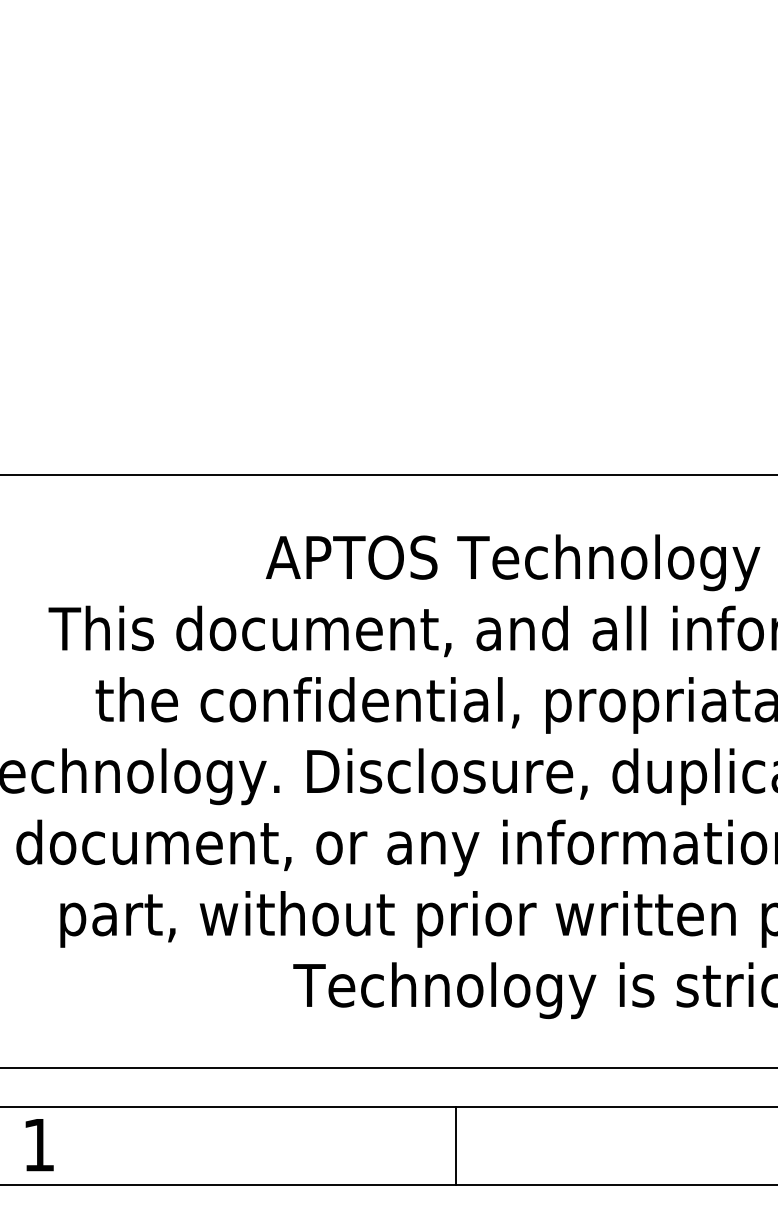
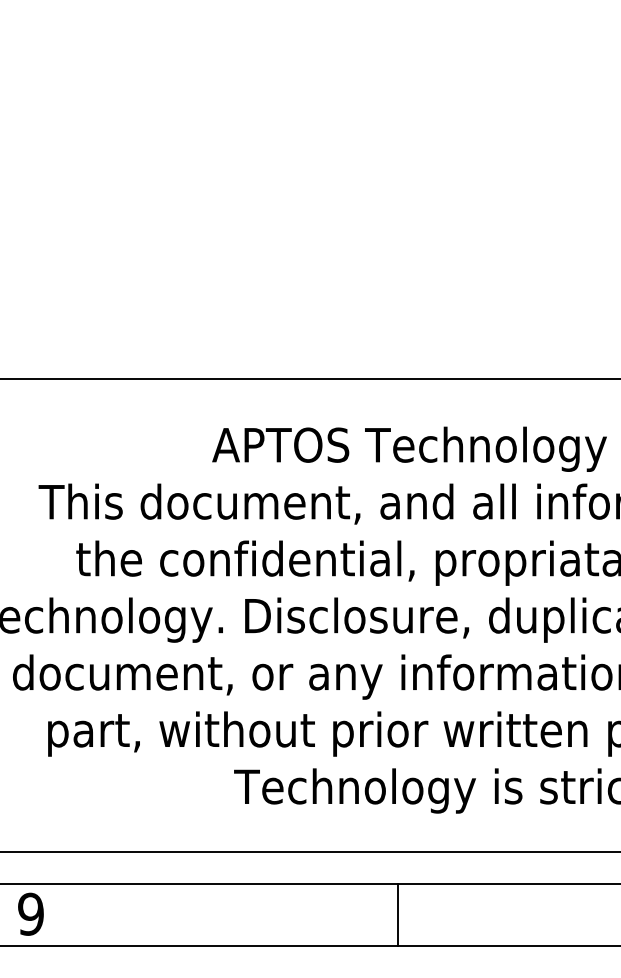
text: (38, 1144) -> (30, 913), 1 -> 9
line: (455, 1145) -> (397, 914), moved

